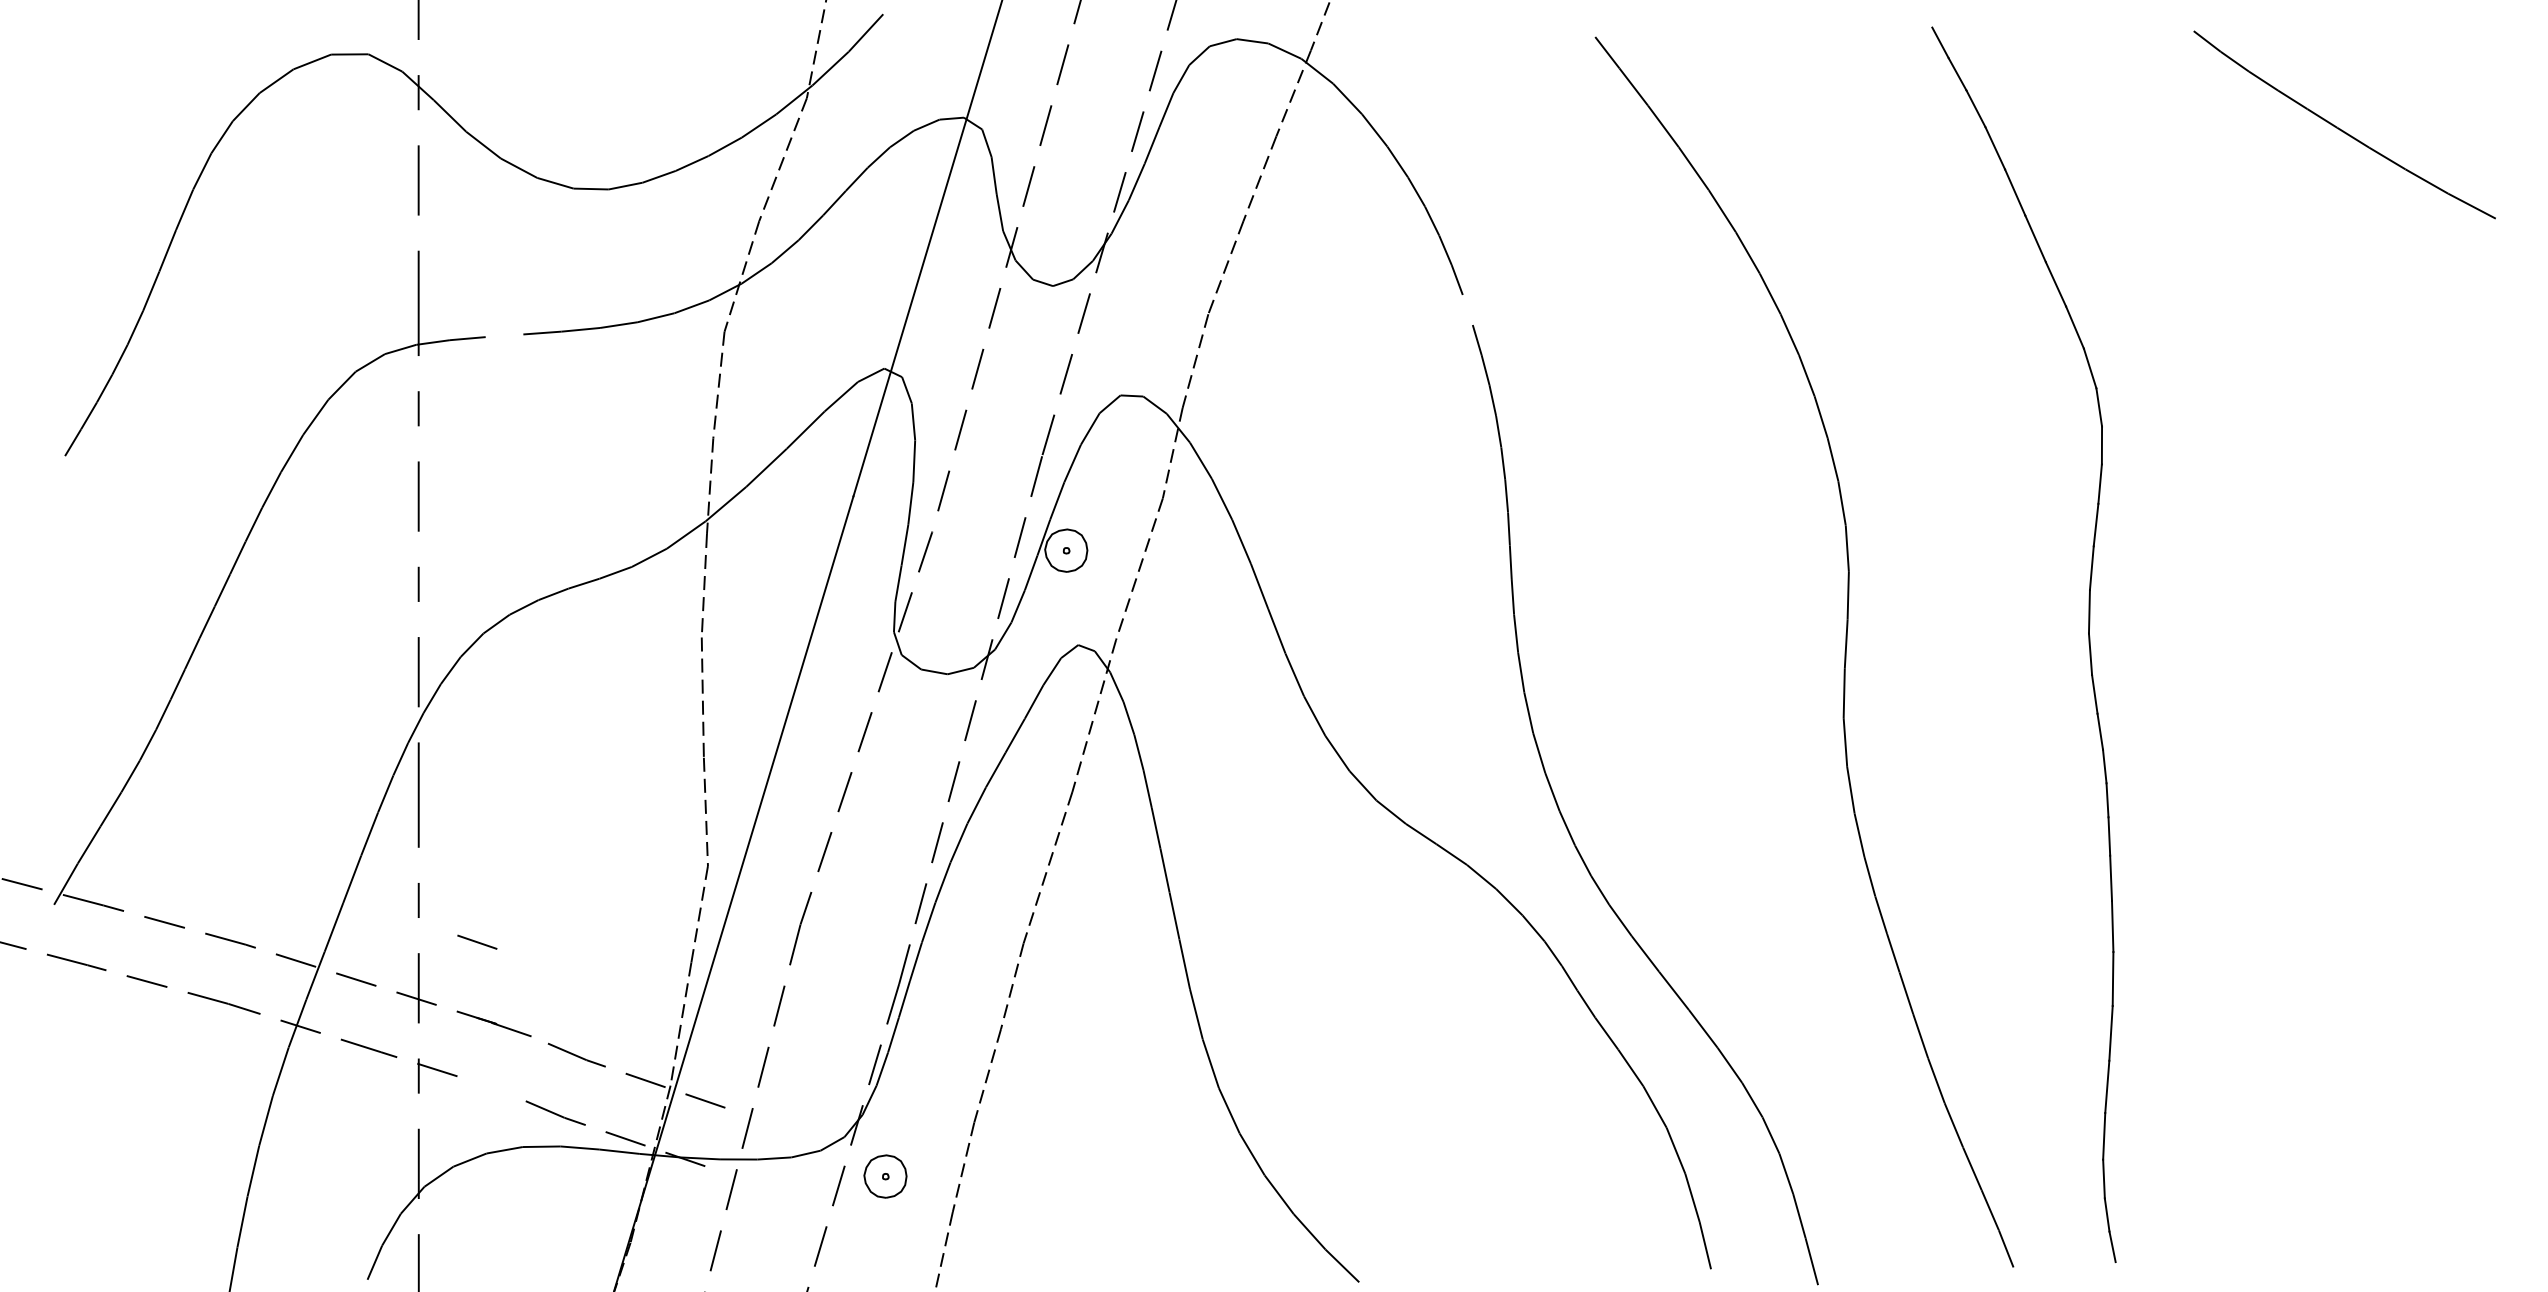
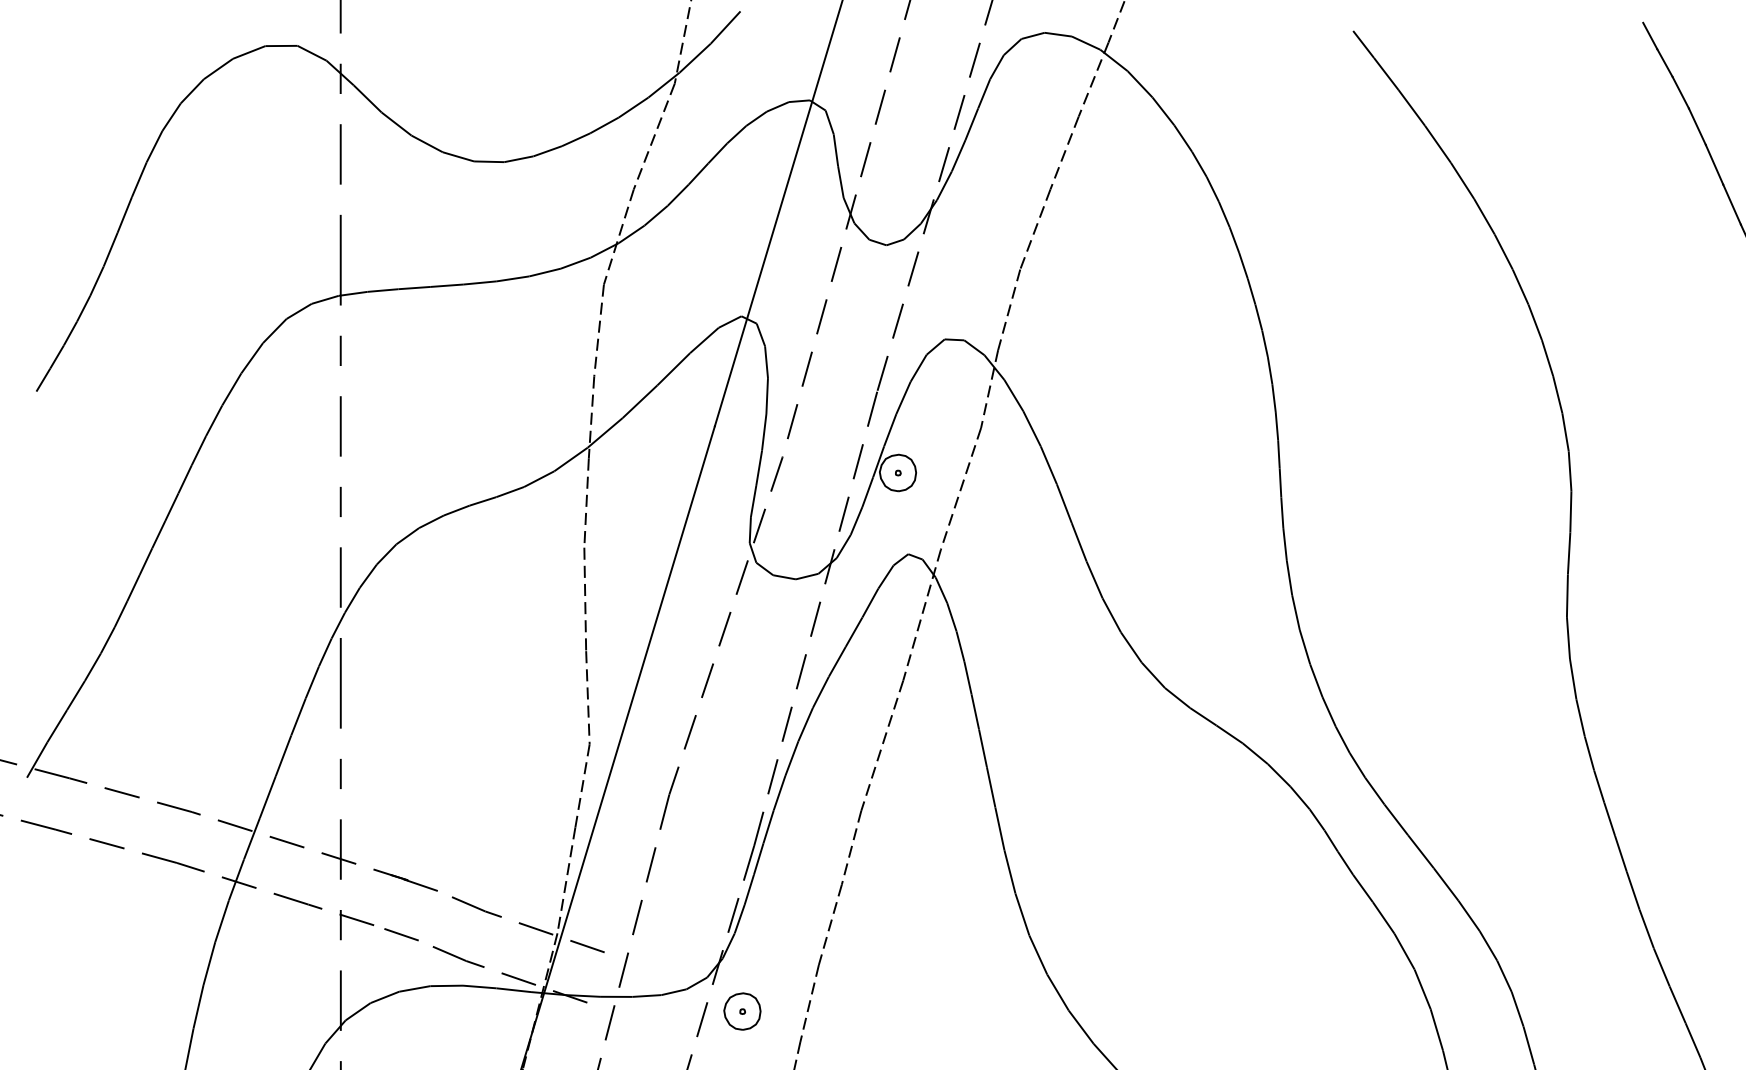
line: (1467, 309) -> (1243, 265), added
line: (504, 335) -> (414, 287), added
line: (477, 941) -> (401, 934), moved

